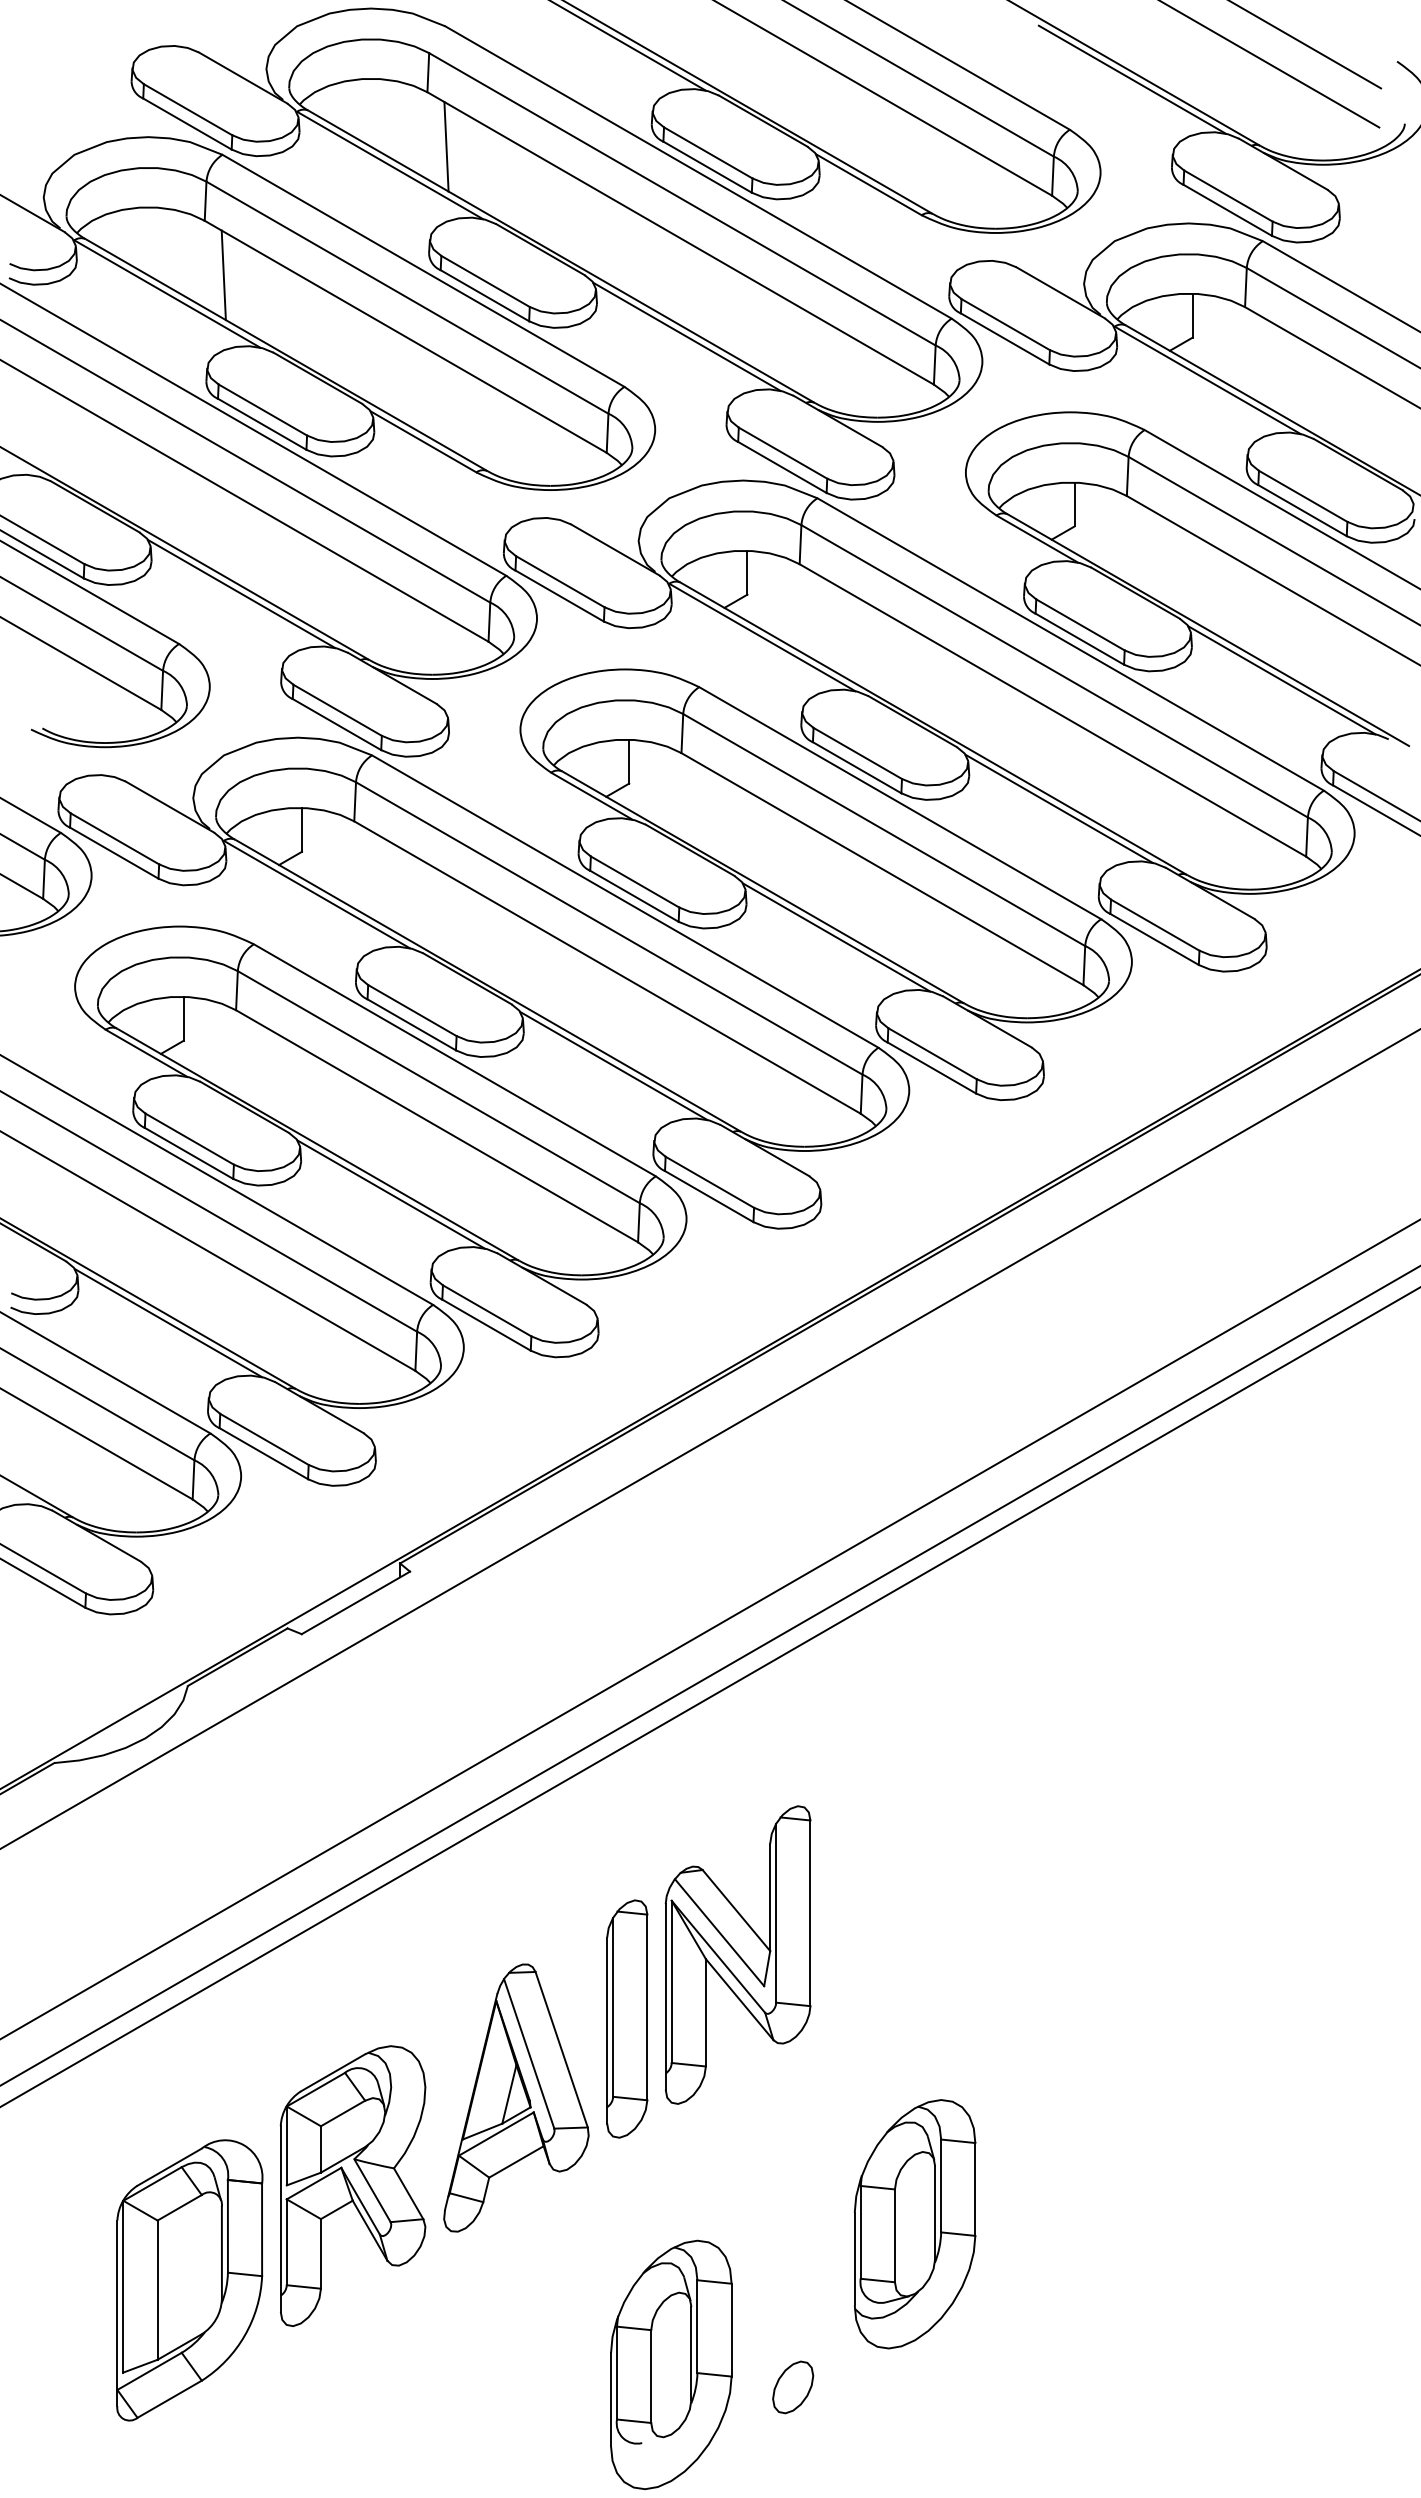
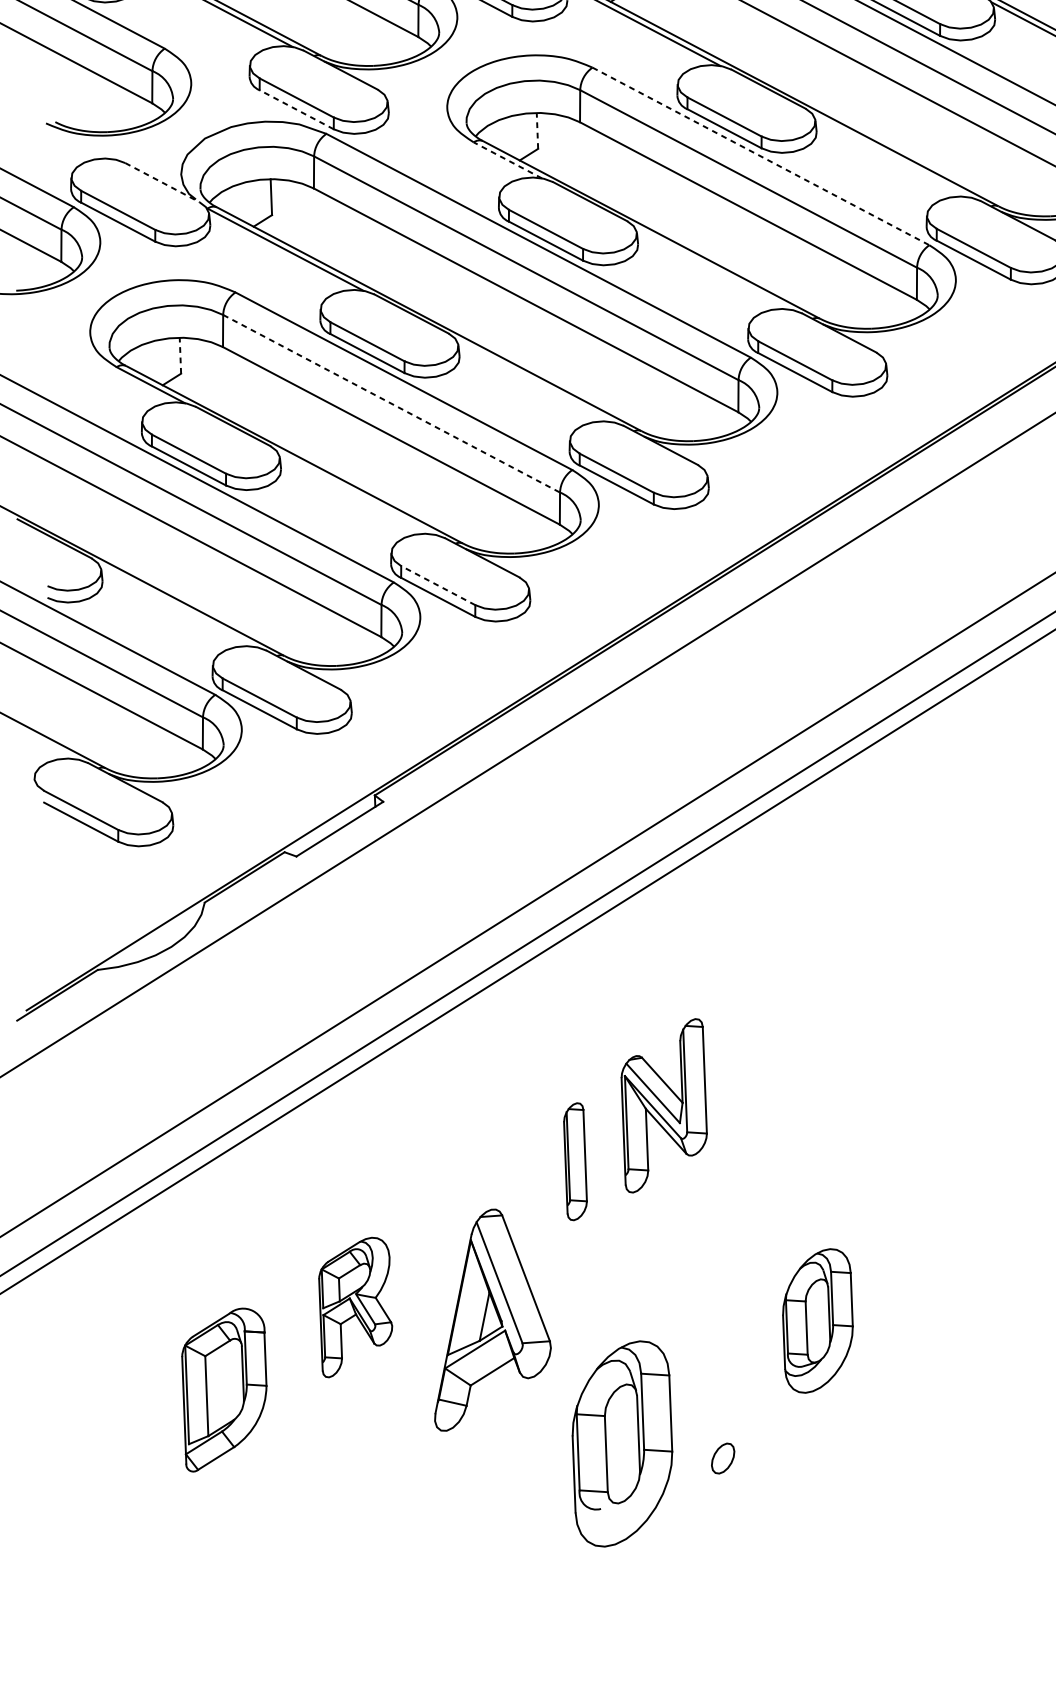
line: (336, 724) -> (296, 109), solid -> dashed
line: (629, 761) -> (537, 130), solid -> dashed
line: (591, 795) -> (507, 159), solid -> dashed
line: (900, 803) -> (761, 156), solid -> dashed
line: (170, 807) -> (162, 182), solid -> dashed
line: (1058, 808) -> (890, 155), removed
line: (836, 937) -> (712, 268), removed
line: (183, 1018) -> (180, 355), solid -> dashed
line: (613, 1065) -> (534, 380), removed
line: (439, 1087) -> (392, 404), solid -> dashed
line: (390, 1194) -> (355, 493), removed
line: (486, 1310) -> (437, 585), solid -> dashed
line: (168, 1323) -> (177, 606), removed
part: (737, 1954) -> (663, 1105), size x0.7
part: (627, 2018) -> (575, 1161), size x0.6
part: (516, 2097) -> (490, 1318), moved
part: (352, 2185) -> (355, 1306), size x0.6
part: (915, 2224) -> (818, 1321), size x0.7
part: (189, 2280) -> (224, 1389), size x0.7
part: (793, 2387) -> (723, 1458), size x0.7

